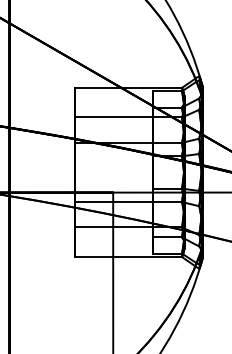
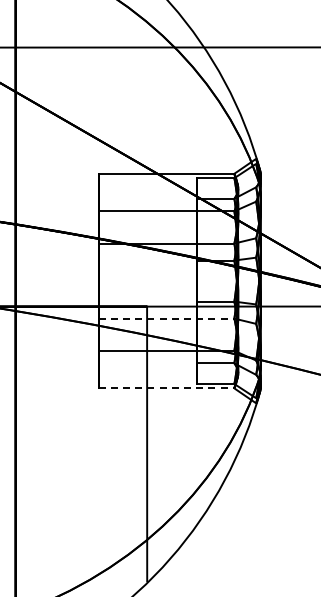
line: (128, 201) -> (166, 318), solid -> dashed
line: (128, 257) -> (166, 388), solid -> dashed

